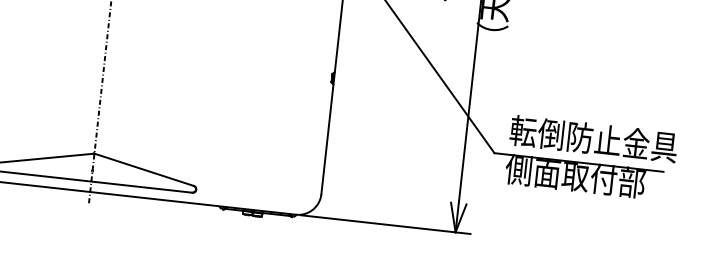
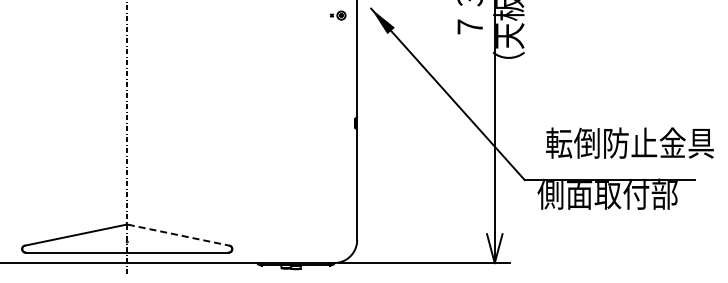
text: (593, 138) -> (629, 142), moved
line: (144, 170) -> (178, 235), solid -> dashed

